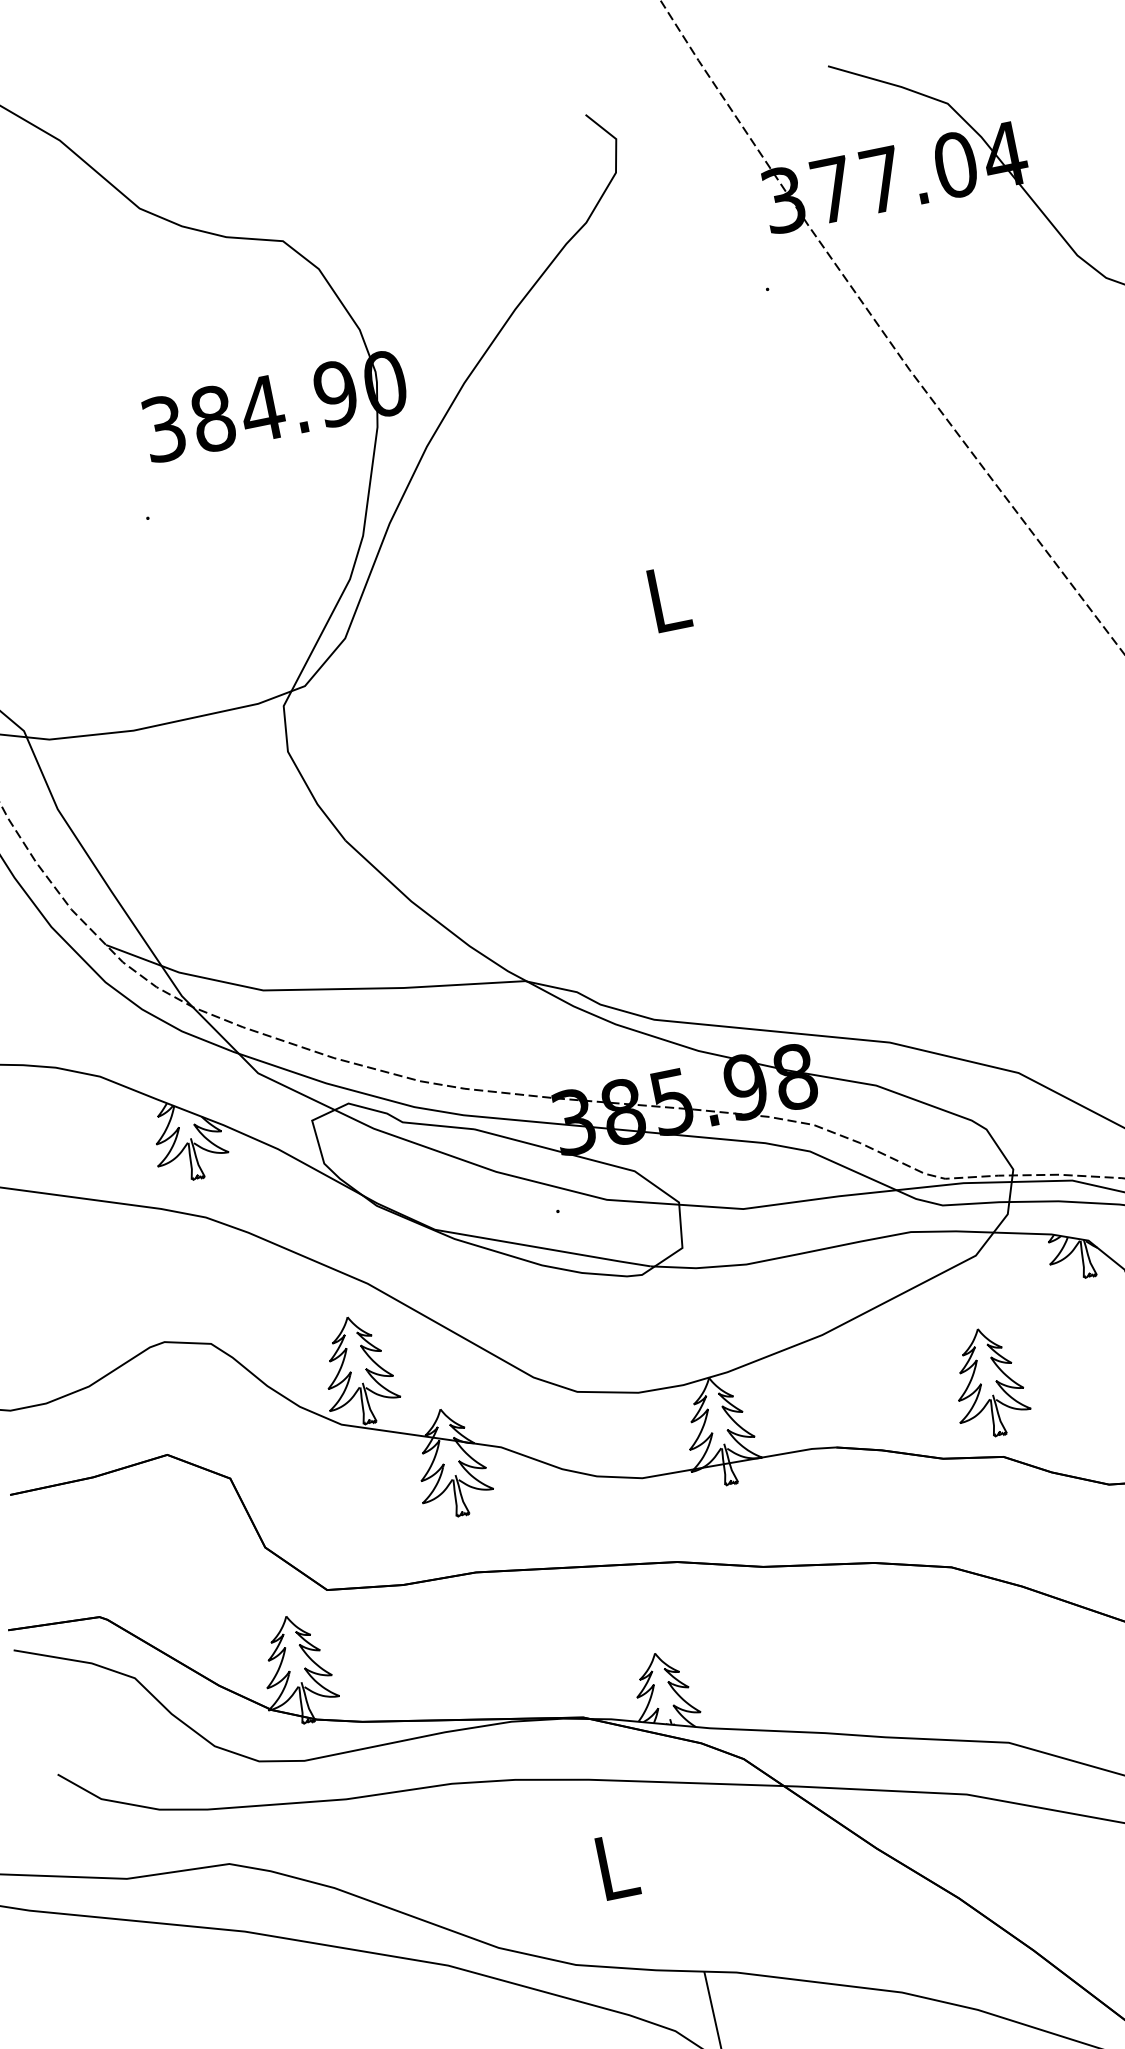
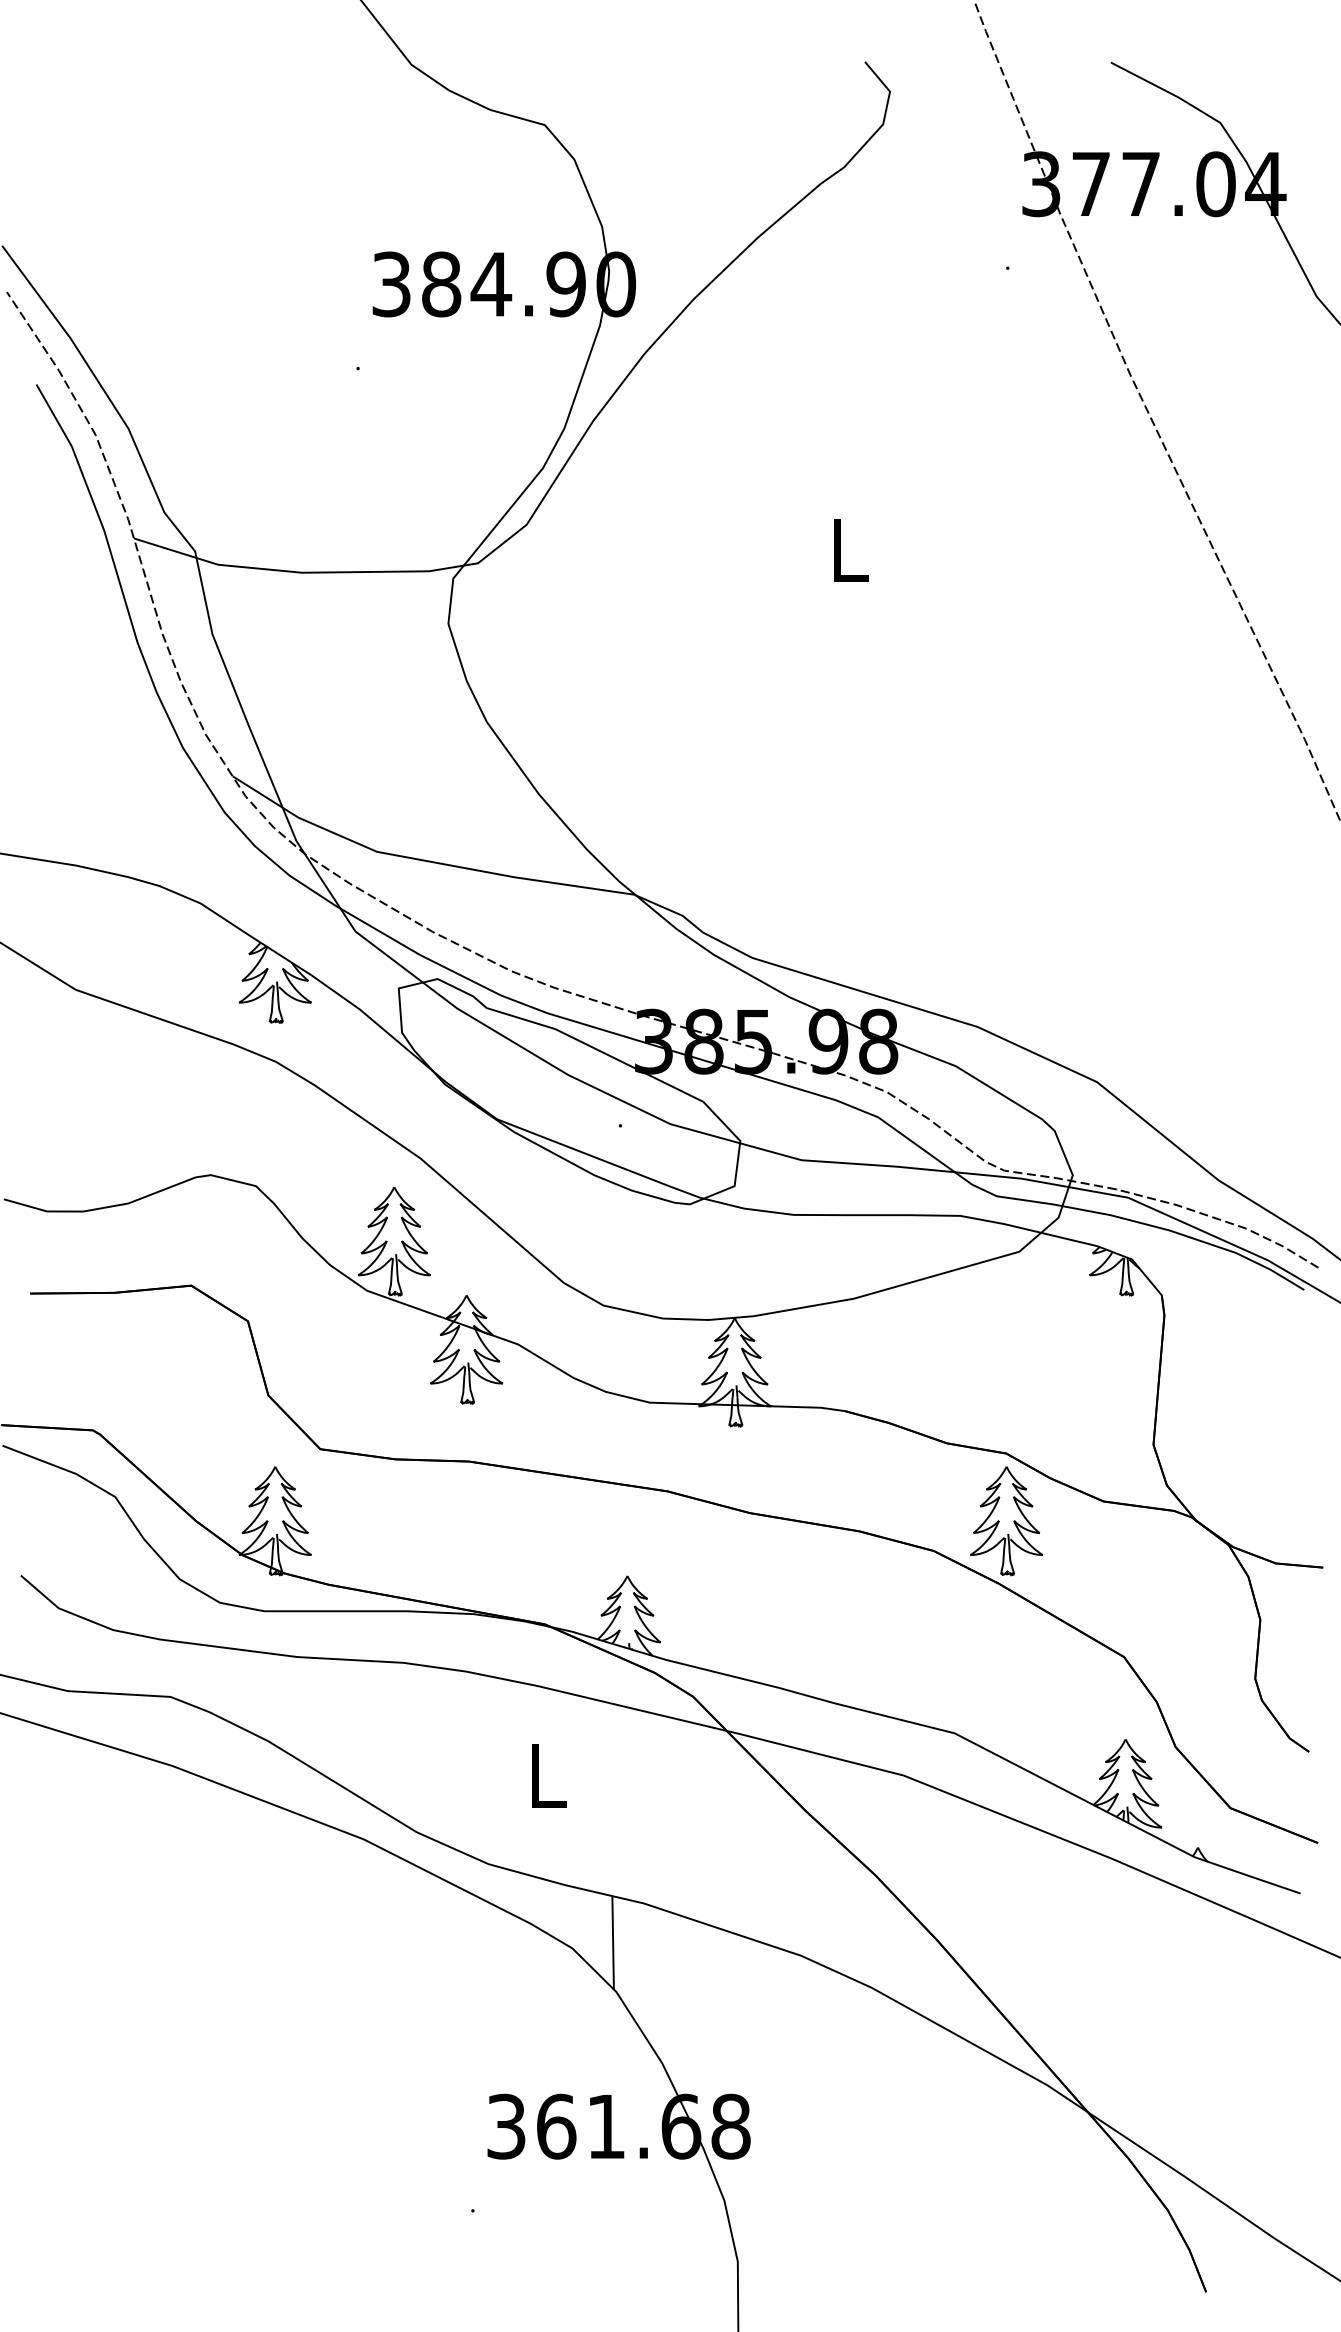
part: (988, 1382) -> (1006, 1521), moved

